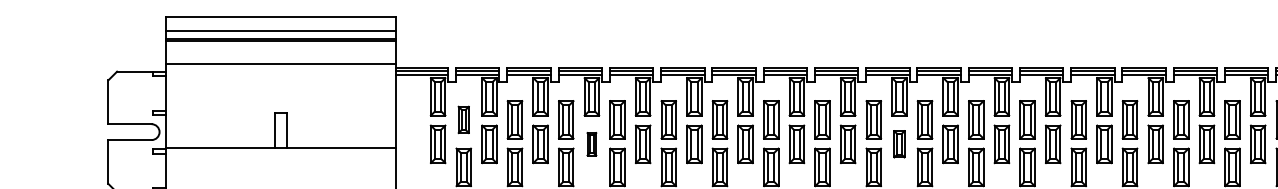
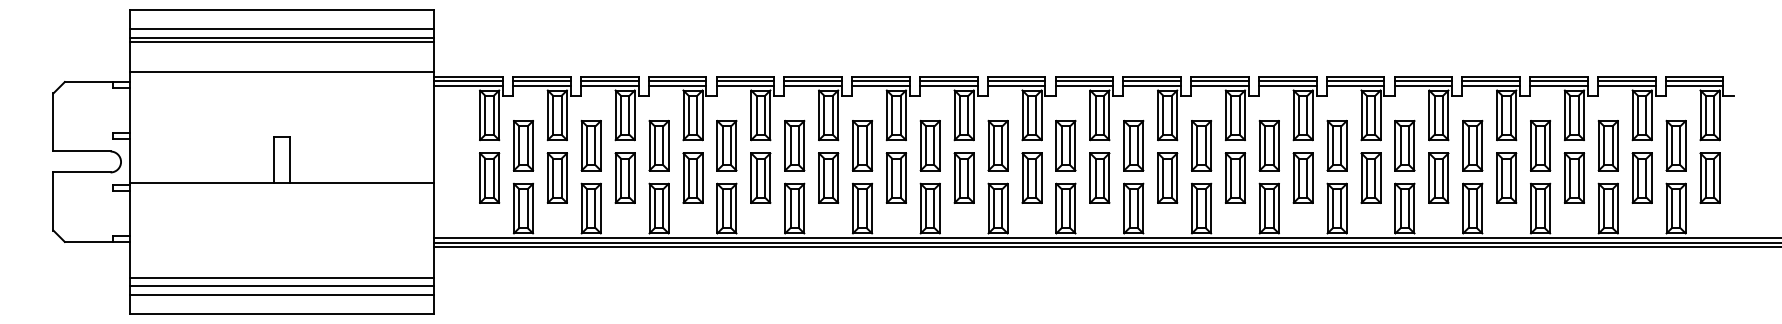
part: (463, 119) -> (523, 145), size x1.43
part: (591, 143) -> (692, 177), size x1.67
part: (899, 143) -> (1099, 177), size x1.43

